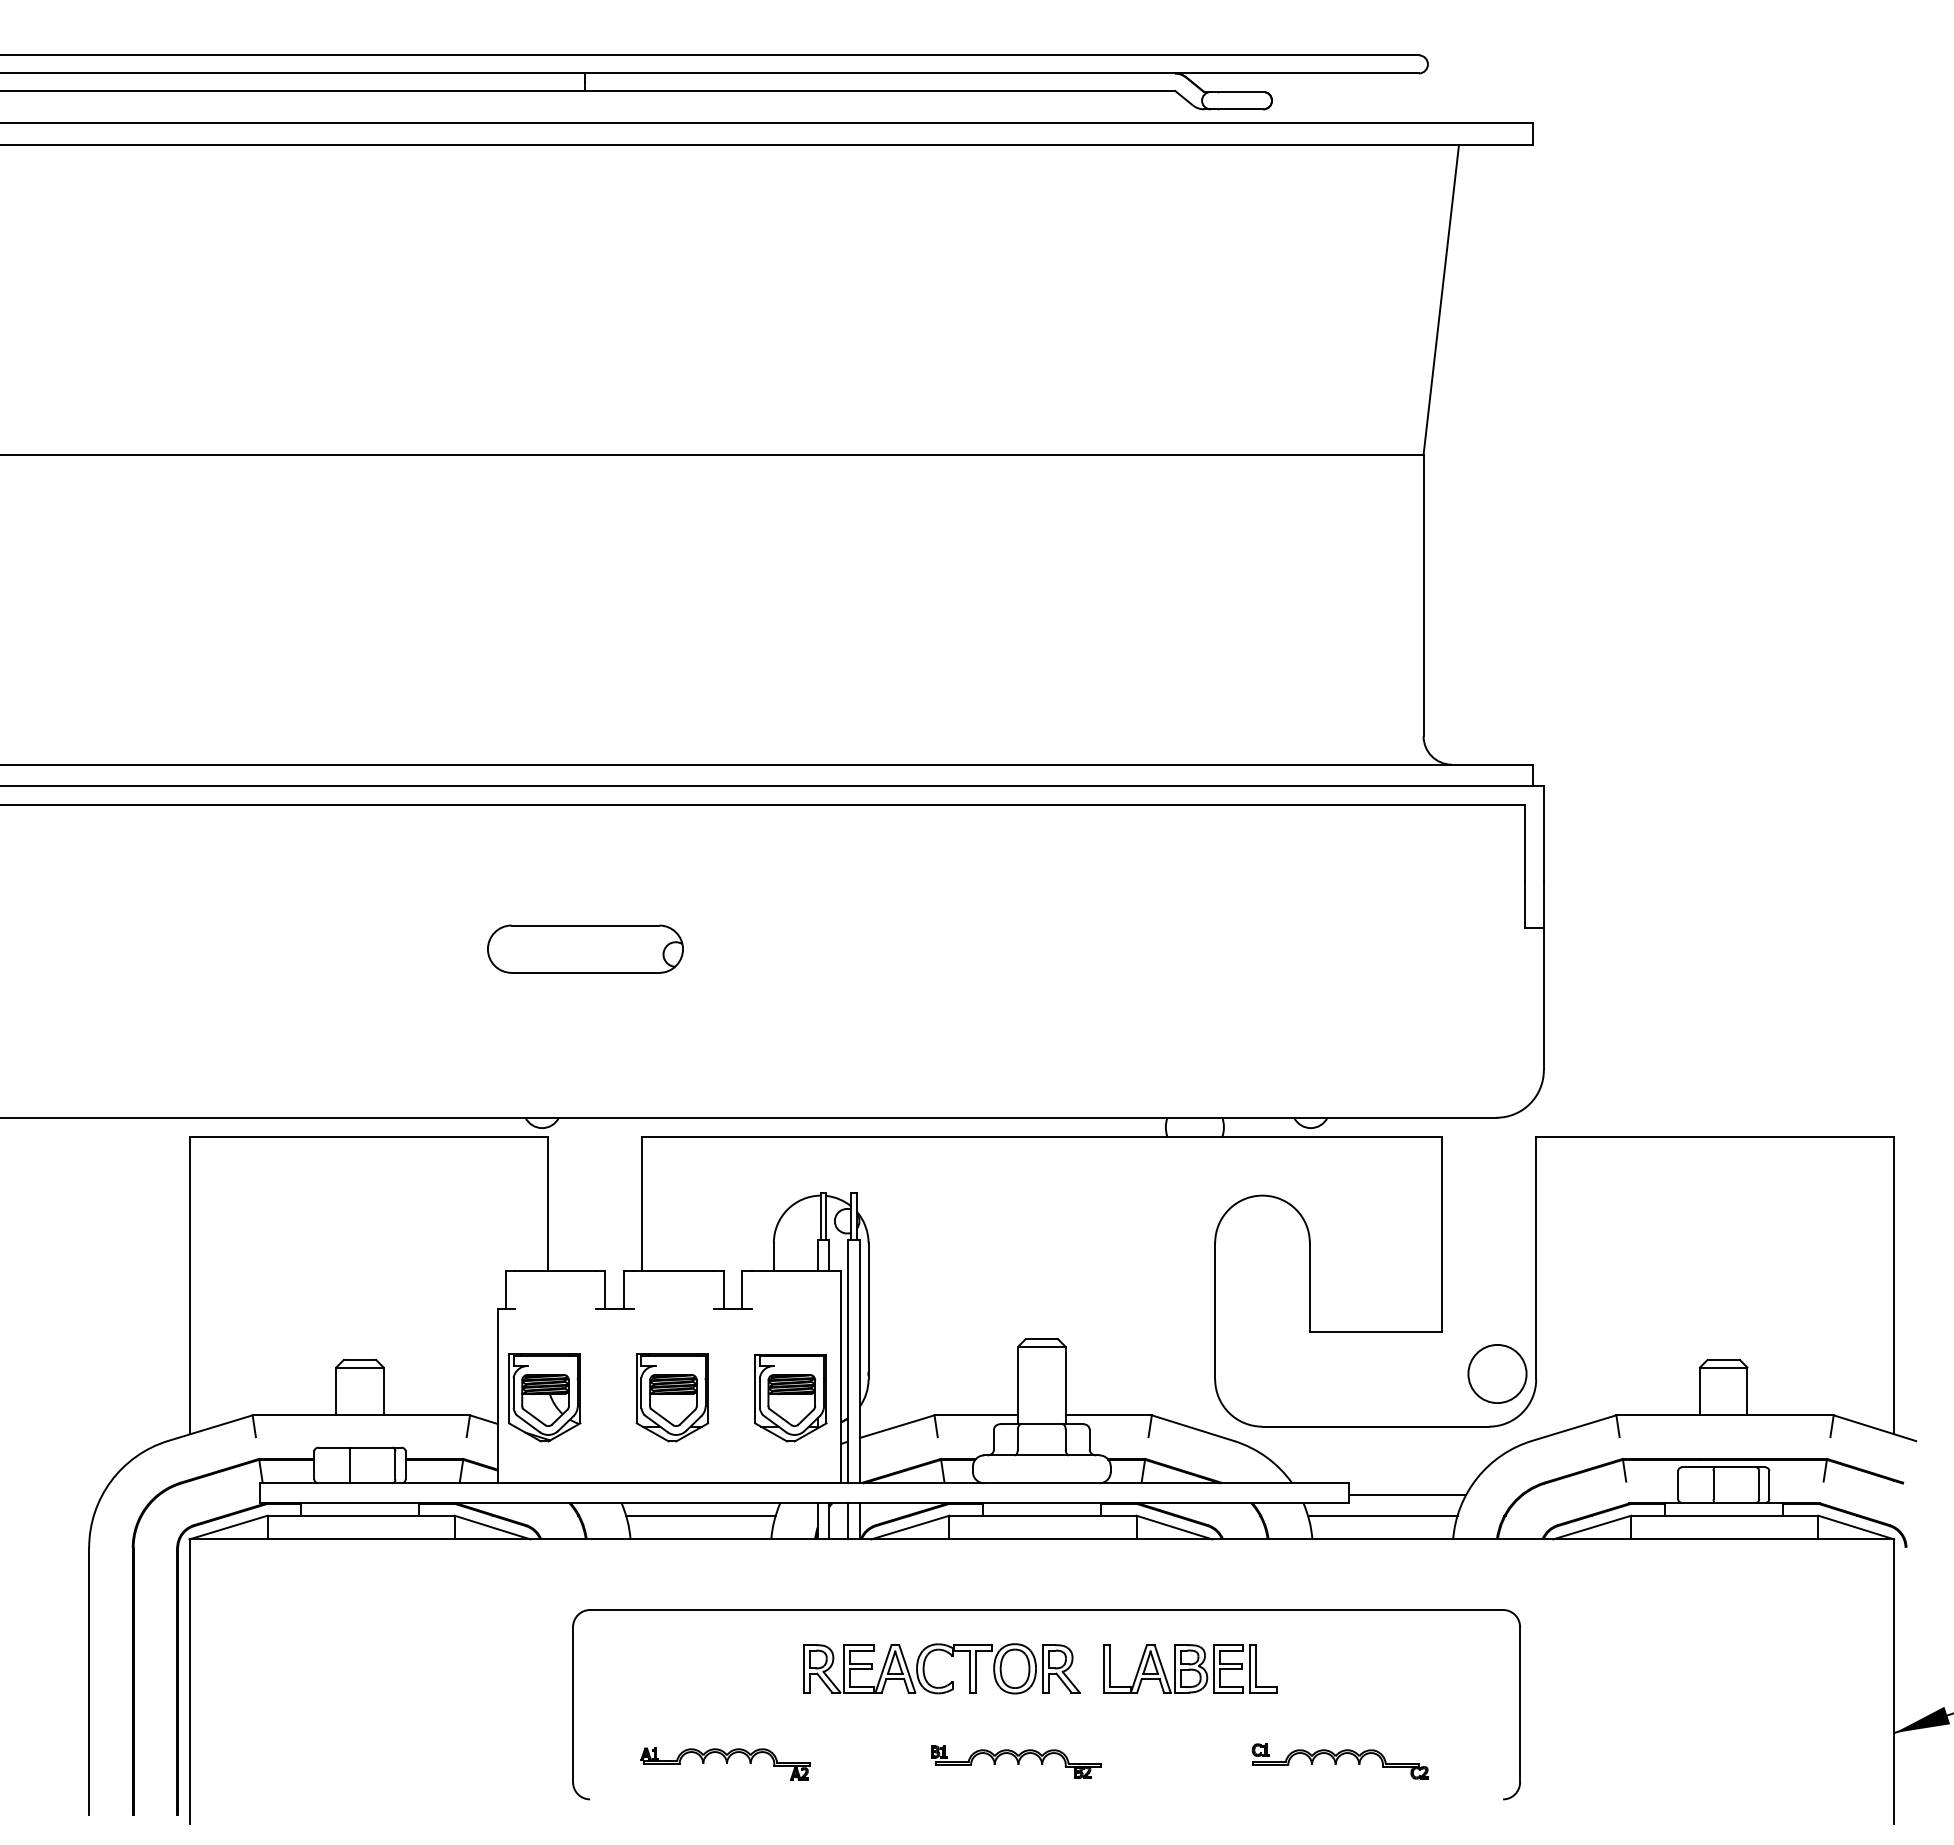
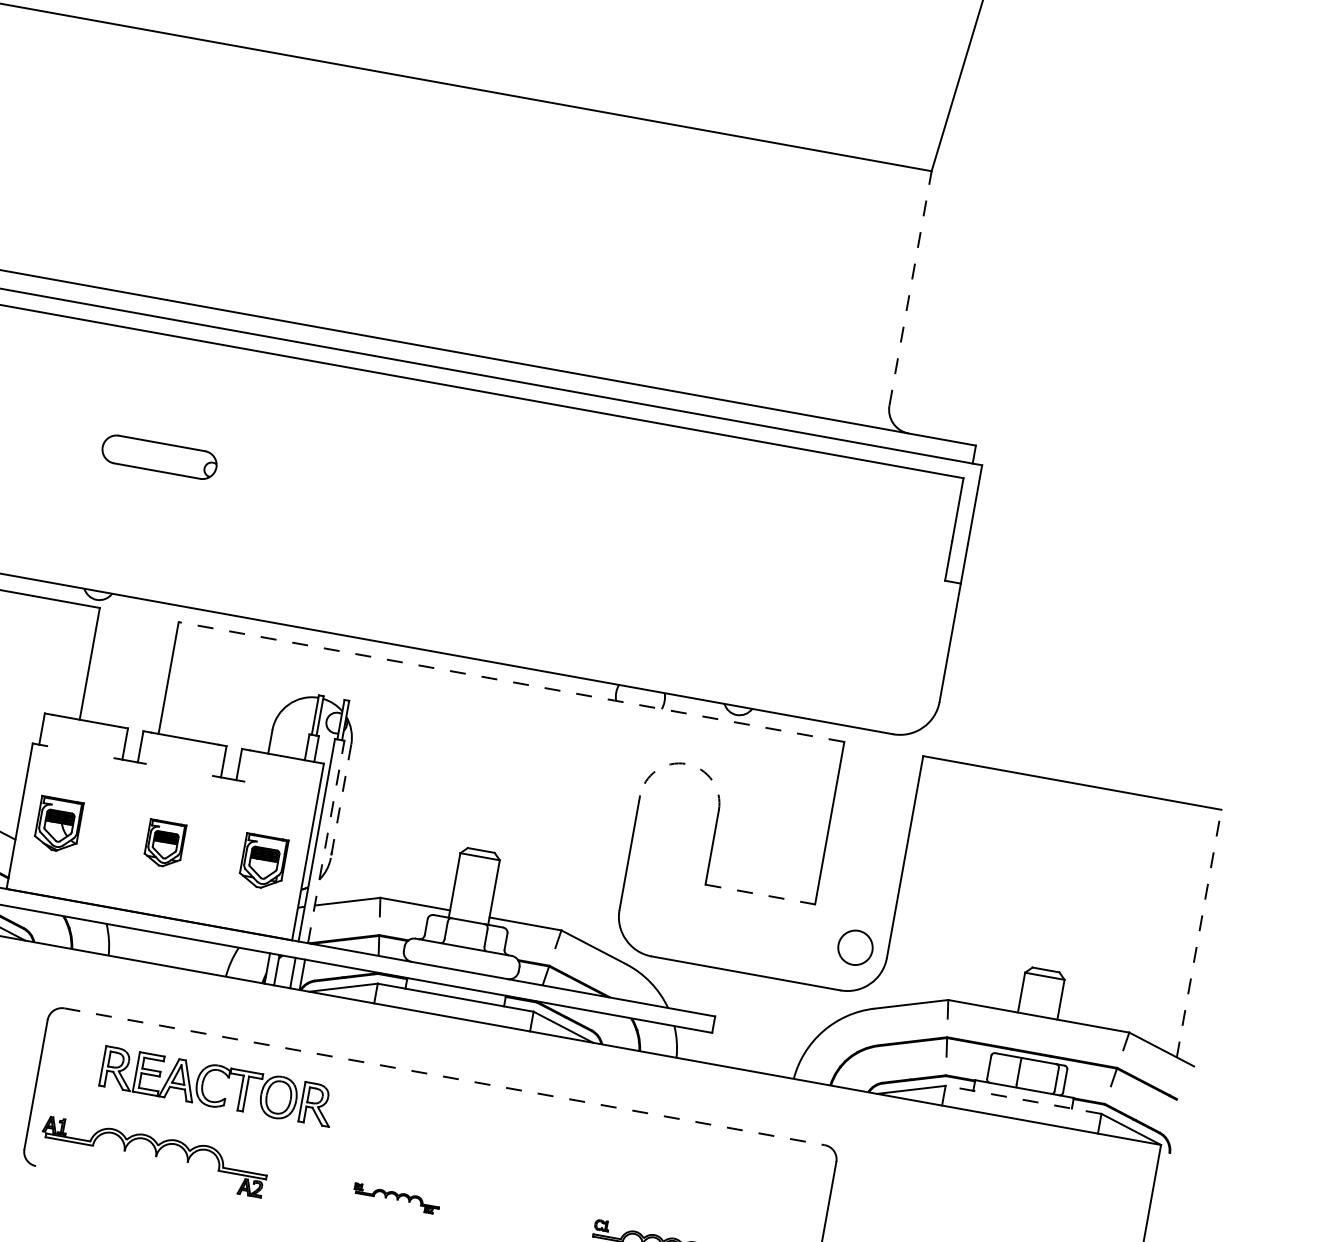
line: (1423, 595) -> (910, 288), solid -> dashed
part: (585, 948) -> (159, 456), size x0.7
line: (1041, 1136) -> (511, 681), solid -> dashed
arc: (1262, 1195) -> (686, 763), solid -> dashed
line: (1894, 1285) -> (1199, 933), solid -> dashed
line: (868, 1311) -> (341, 801), solid -> dashed
line: (1375, 1332) -> (760, 894), solid -> dashed
line: (859, 1361) -> (326, 841), solid -> dashed
circle: (1497, 1373) -> (855, 947), size x0.7
part: (544, 1397) -> (58, 824), size x0.7
part: (672, 1397) -> (164, 843), size x0.6
part: (790, 1398) -> (263, 862), size x0.7
line: (1407, 1494) -> (762, 1034), removed
line: (700, 1515) -> (170, 946), removed
line: (1382, 1515) -> (738, 1048), removed
line: (1724, 1515) -> (1023, 1099), solid -> dashed
line: (1047, 1609) -> (445, 1076), solid -> dashed
part: (951, 1656) -> (227, 1077), moved
part: (1190, 1668) -> (555, 1147), removed
part: (1016, 1761) -> (396, 1198), size x0.6
part: (725, 1763) -> (154, 1156), size x1.6

